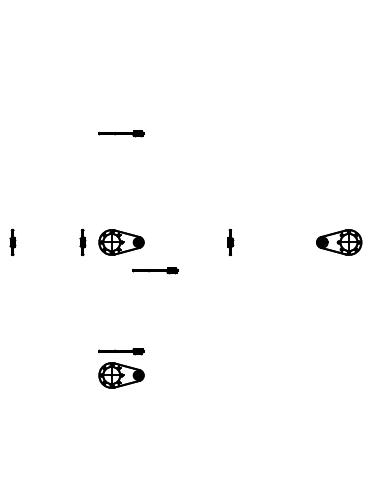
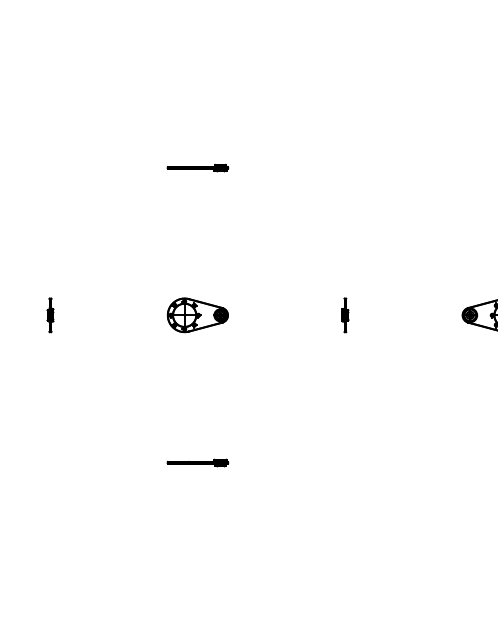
part: (82, 242) -> (145, 315), removed
part: (155, 270) -> (243, 353), removed
part: (121, 375) -> (197, 495), removed

